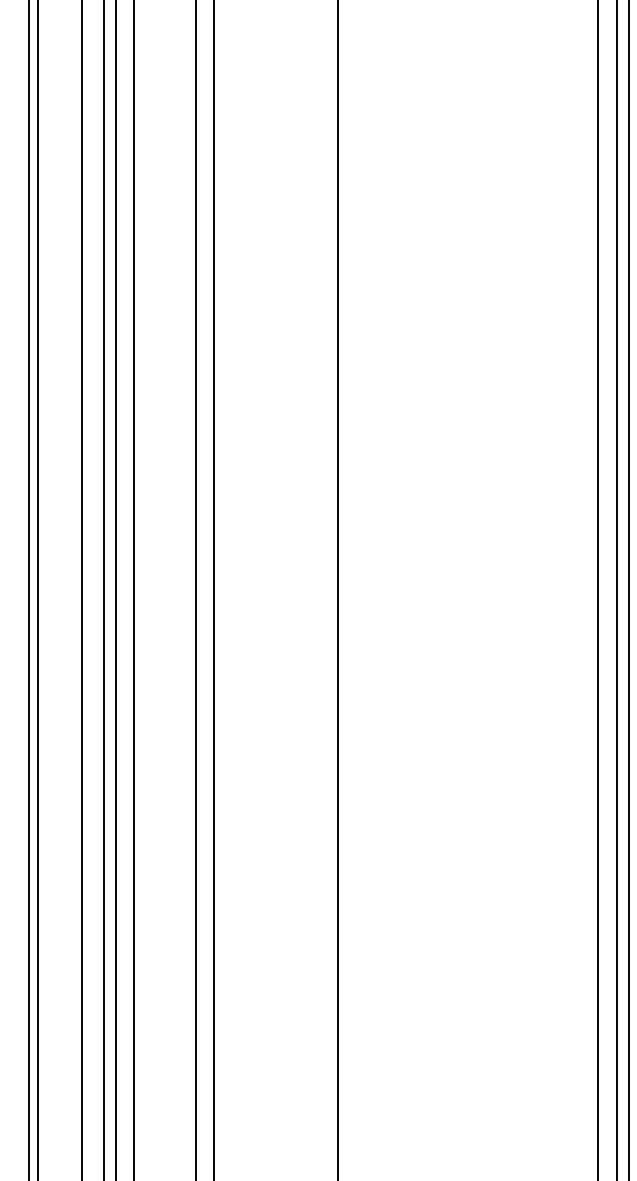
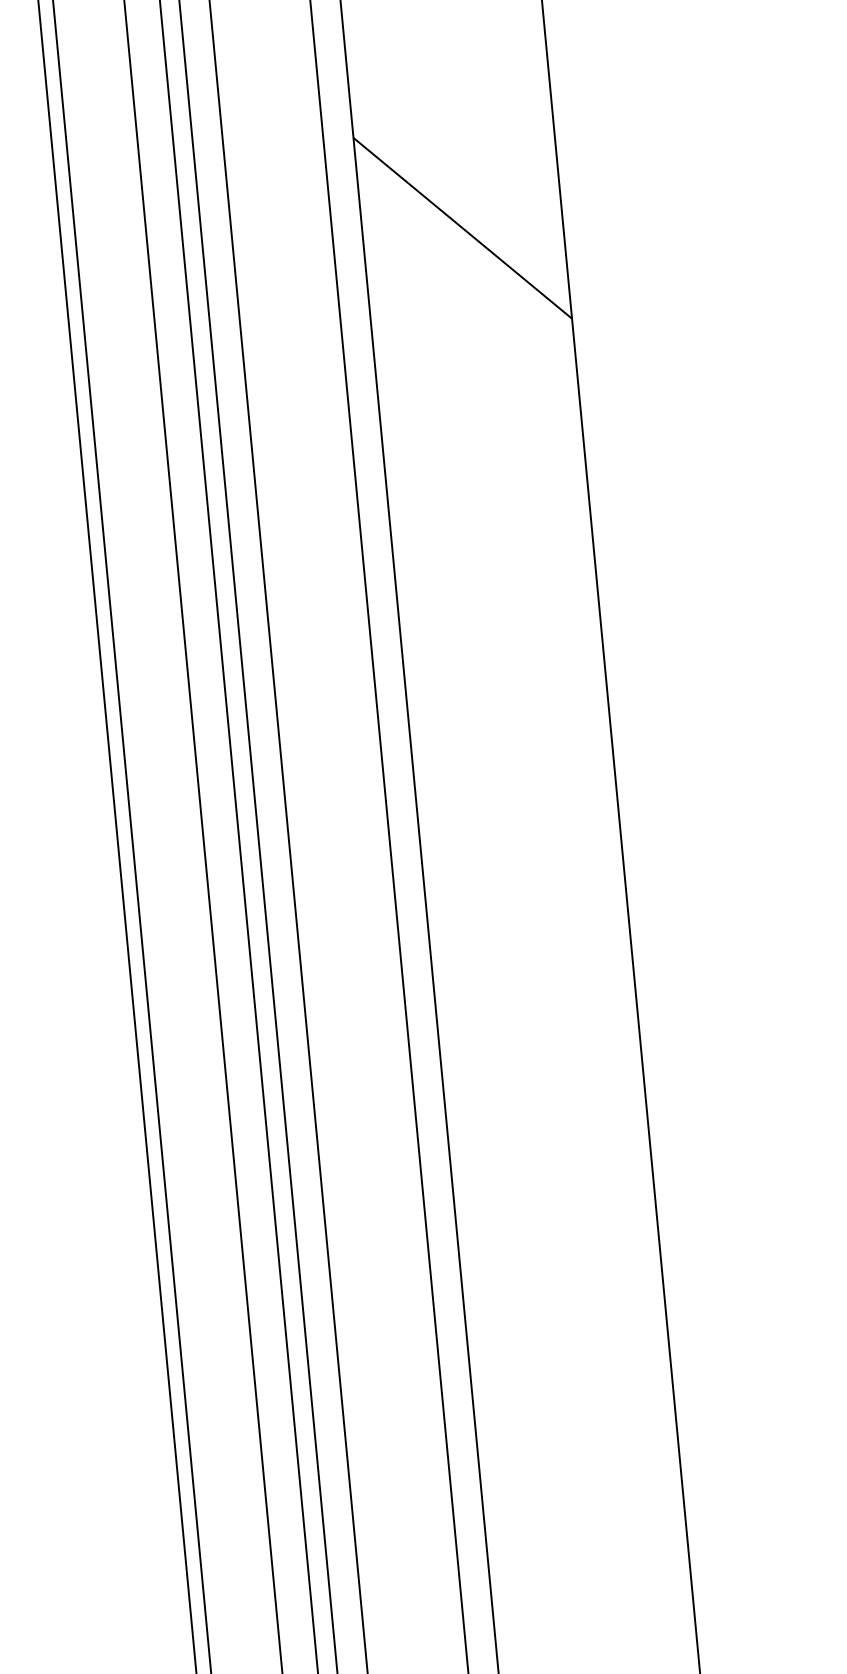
hatch: (276, 94) -> (462, 228), added

